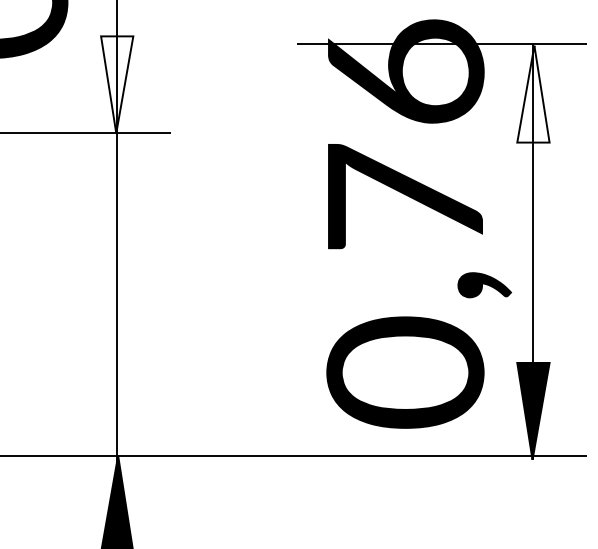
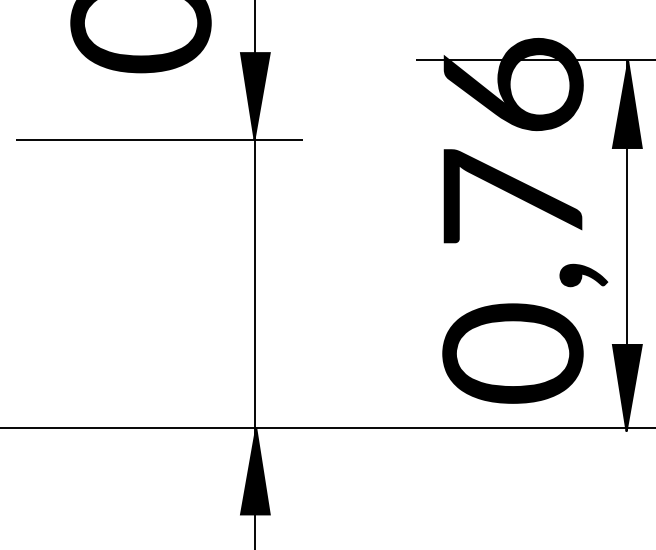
fill: (116, 84) -> (254, 96), added
fill: (532, 93) -> (626, 104), added

